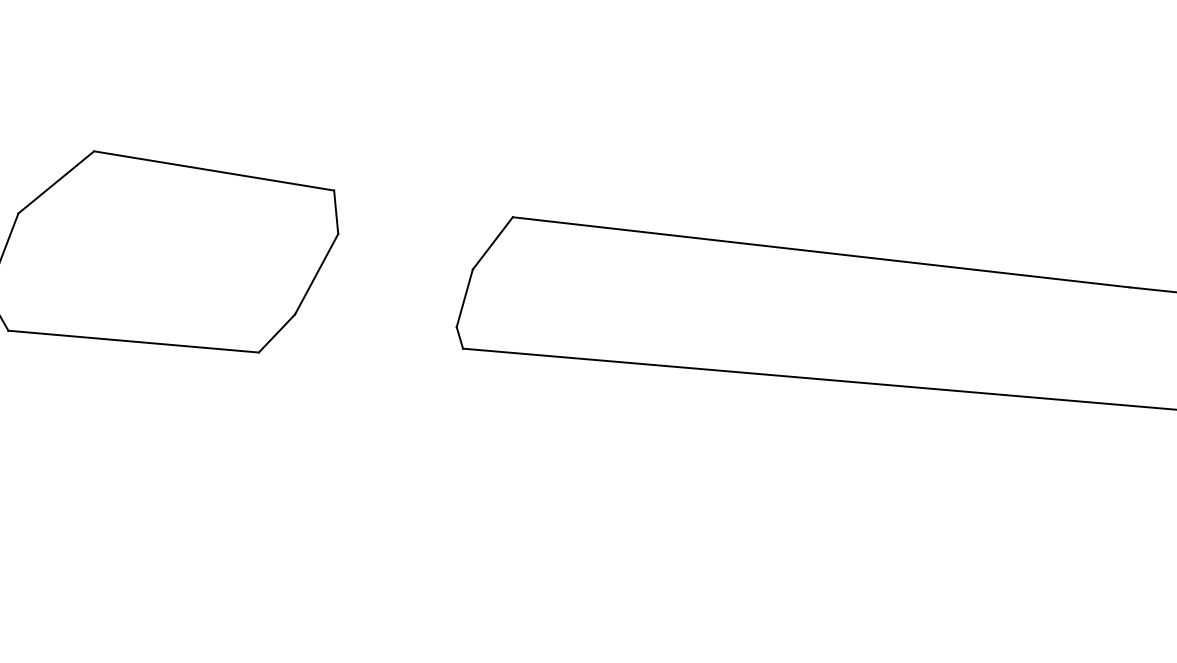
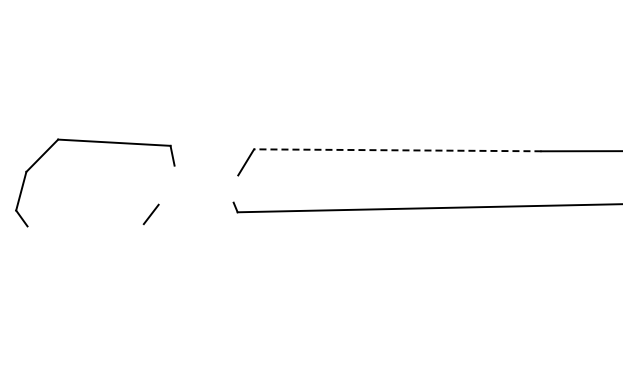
line: (820, 252) -> (397, 150), solid -> dashed
line: (316, 272) -> (166, 184), removed
line: (463, 297) -> (235, 188), removed
line: (133, 342) -> (85, 225), removed

